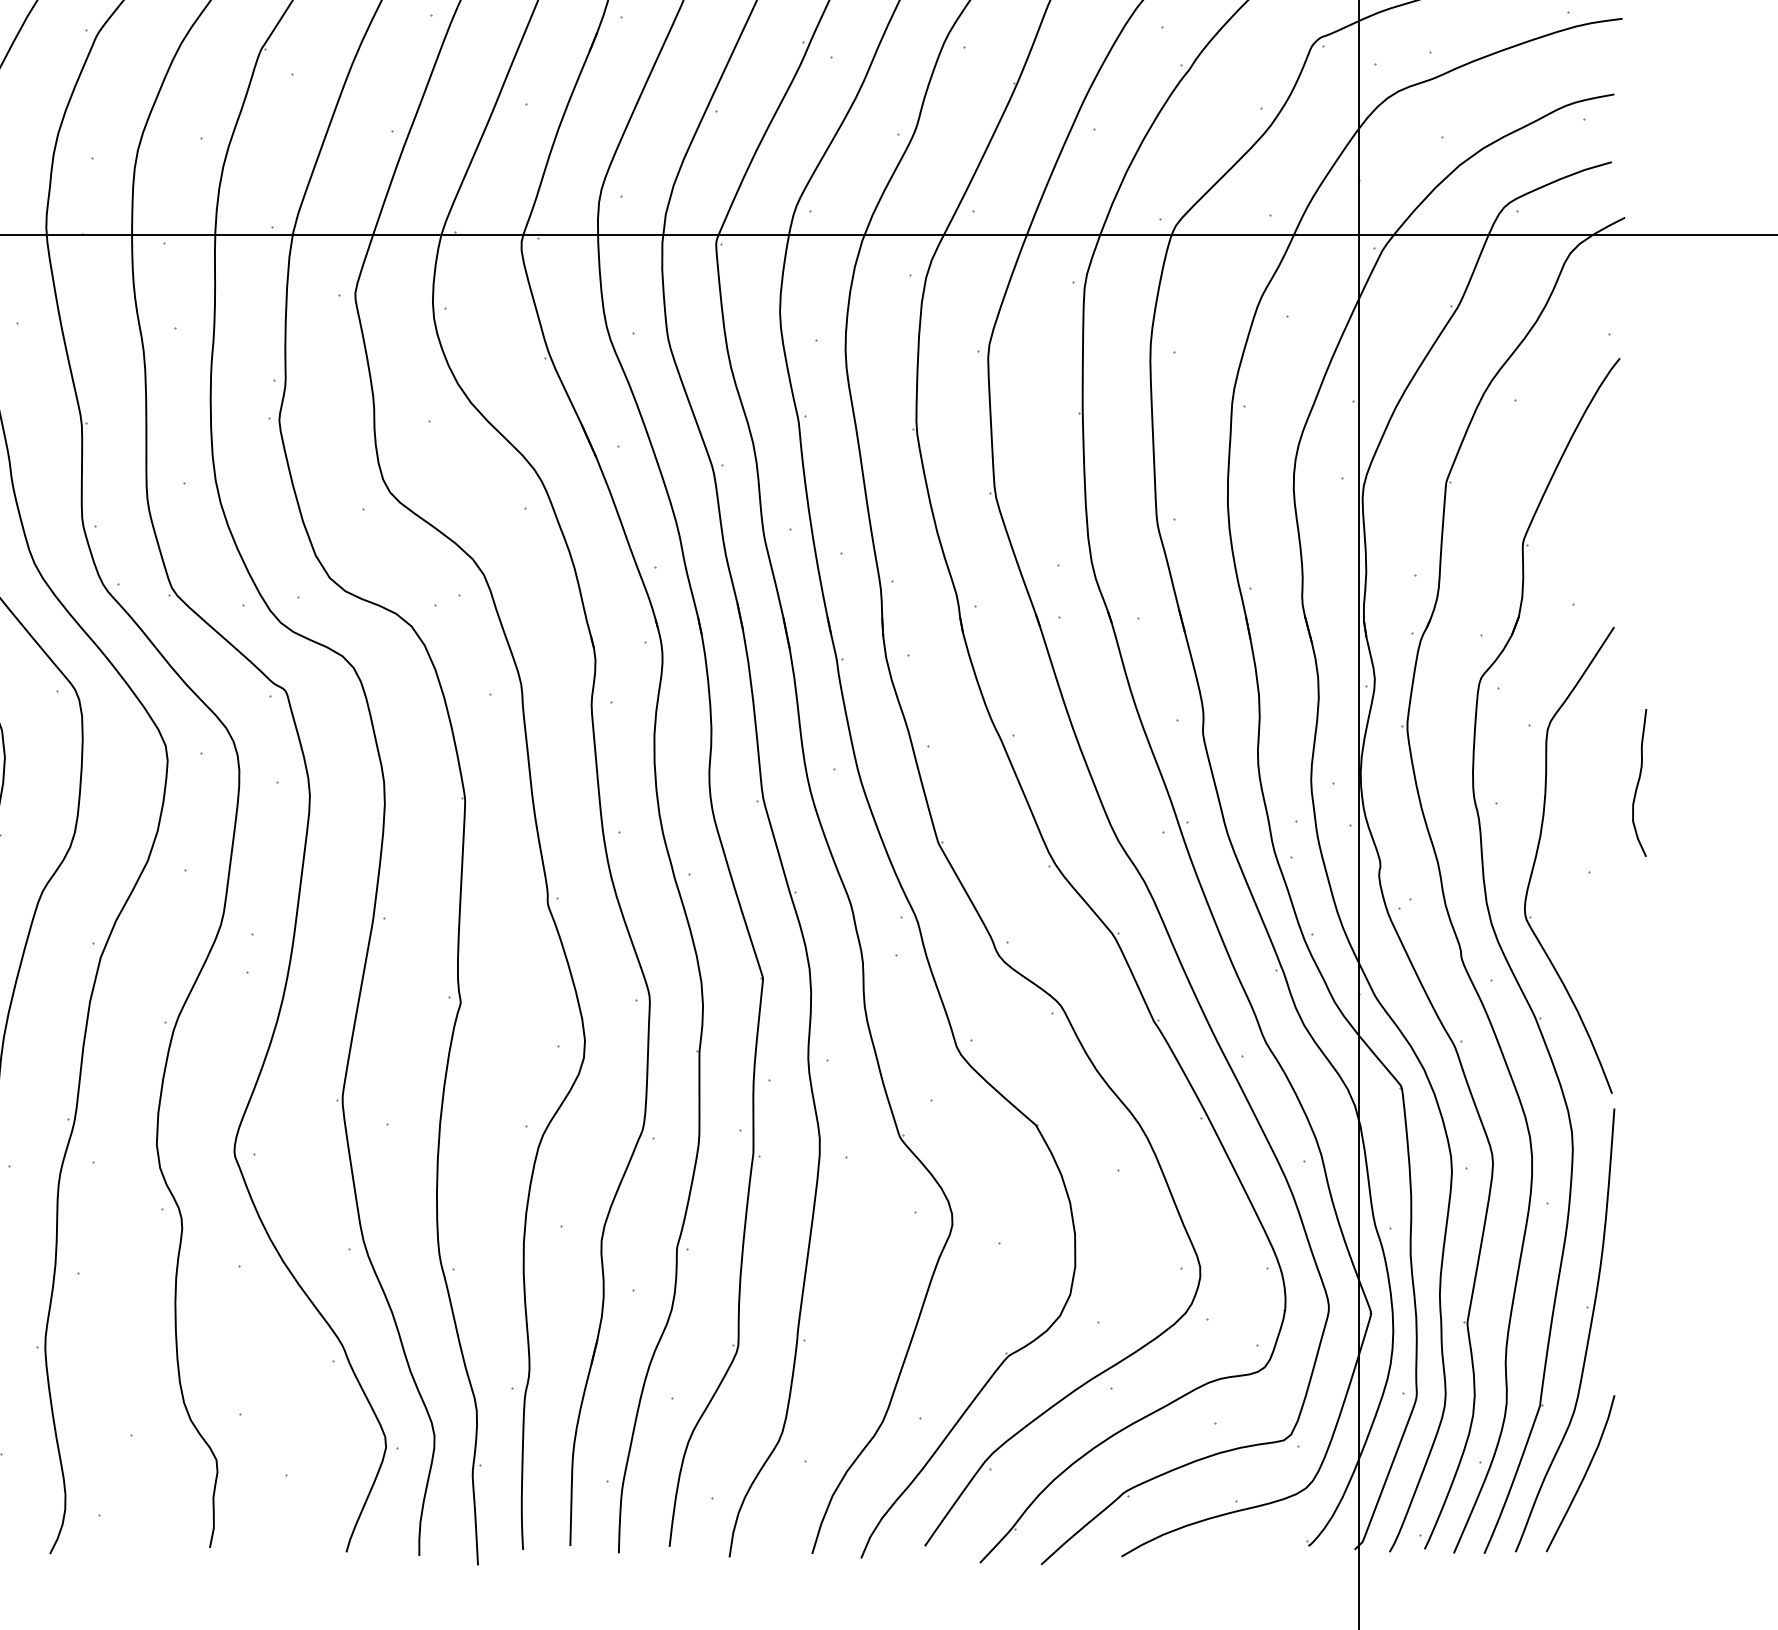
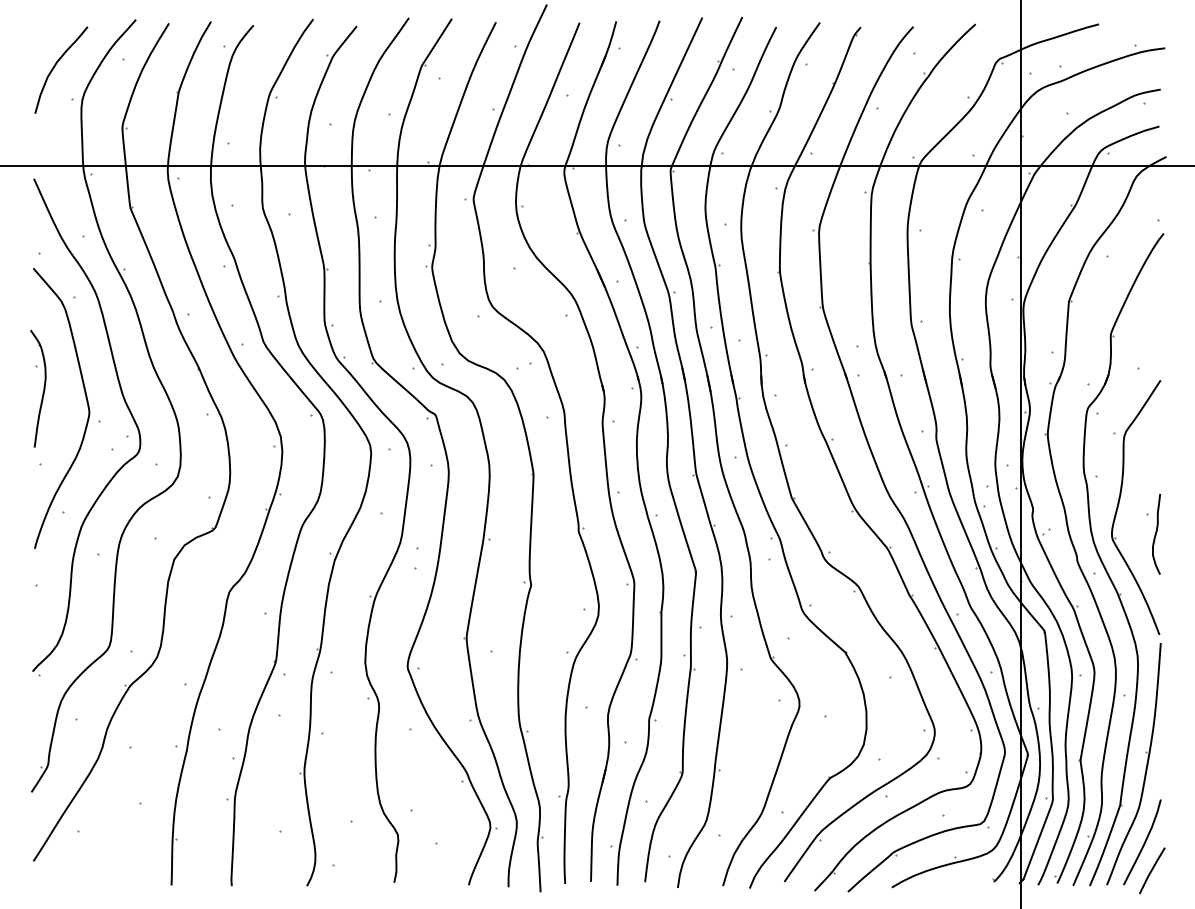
curve: (1639, 783) -> (1156, 534), moved
line: (1599, 1525) -> (1152, 870), added

